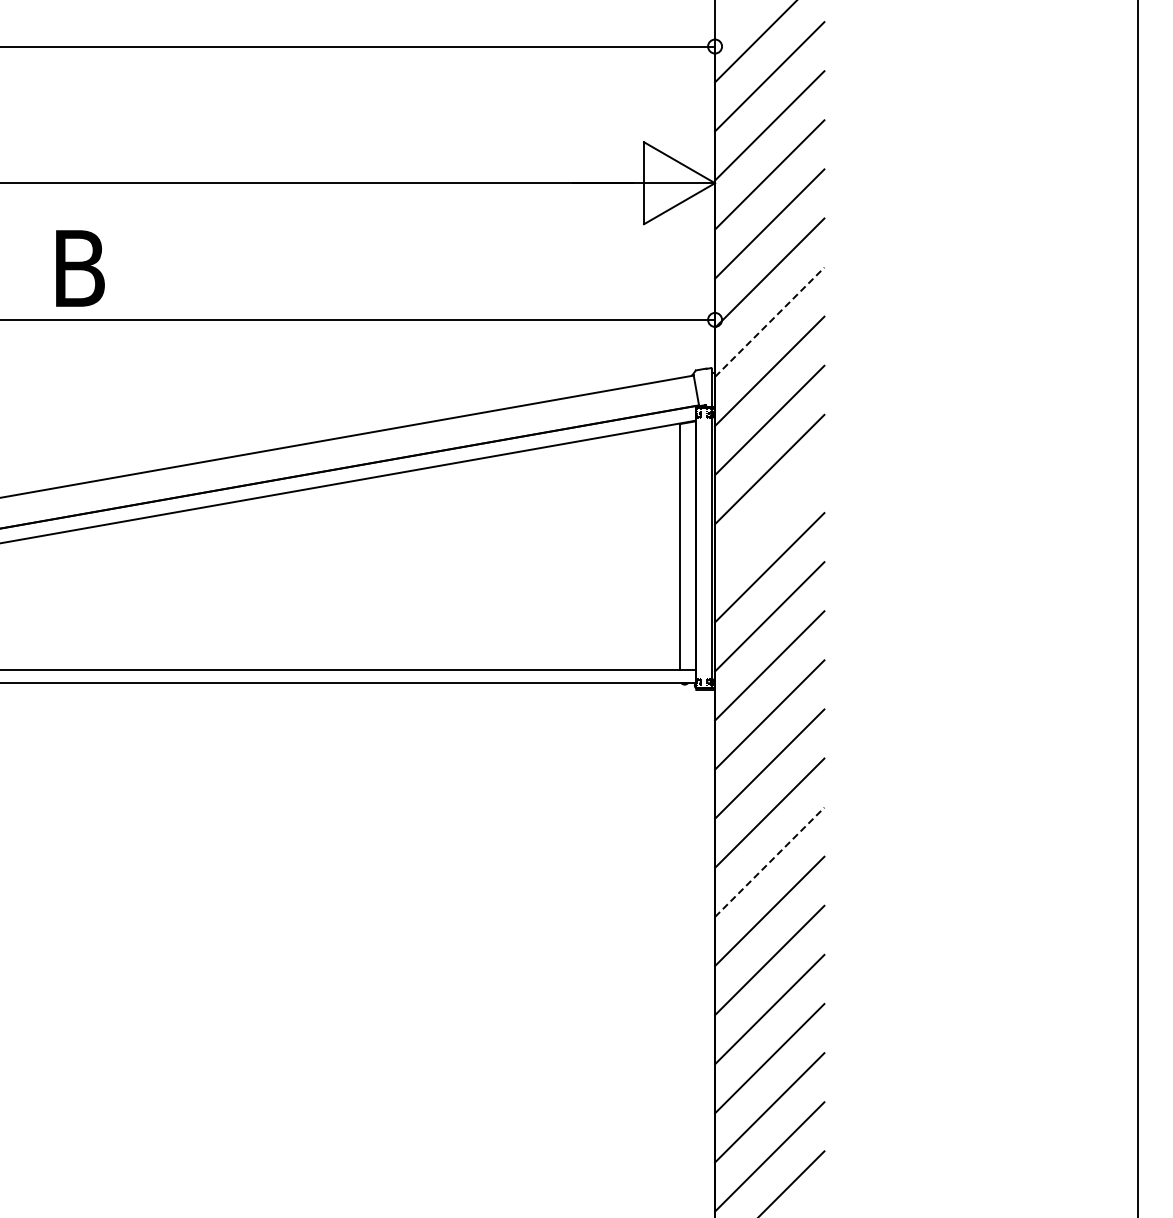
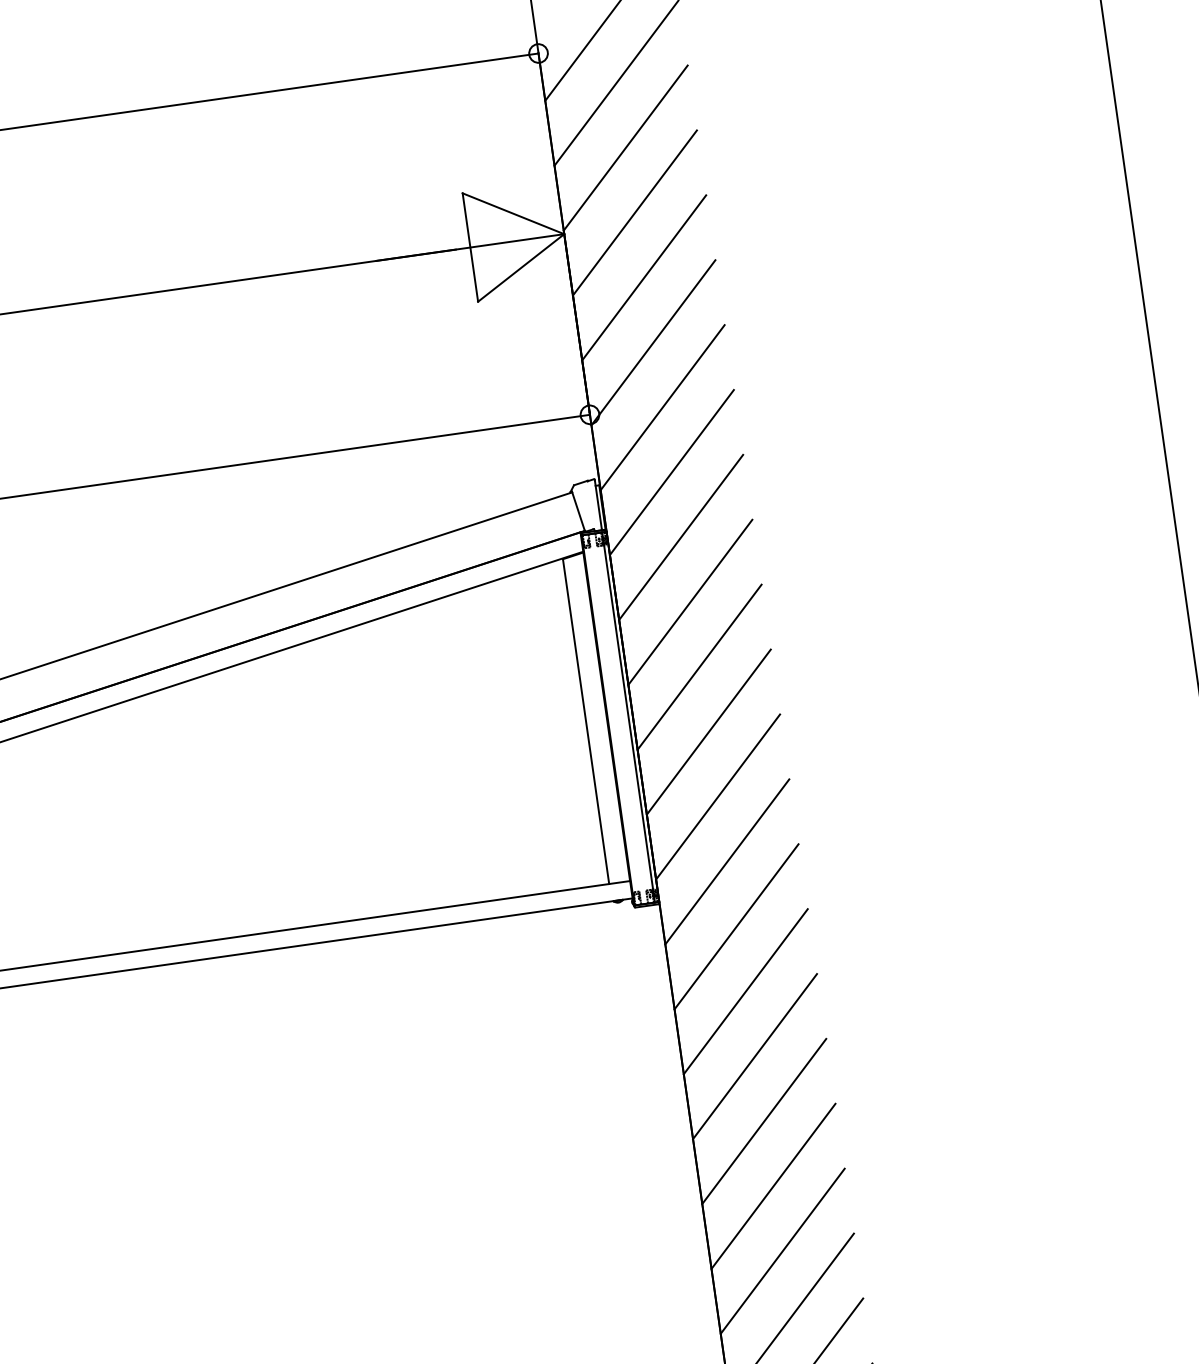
line: (770, 321) -> (663, 406), dashed -> solid
line: (769, 518) -> (699, 667), added
line: (770, 861) -> (765, 1120), dashed -> solid

